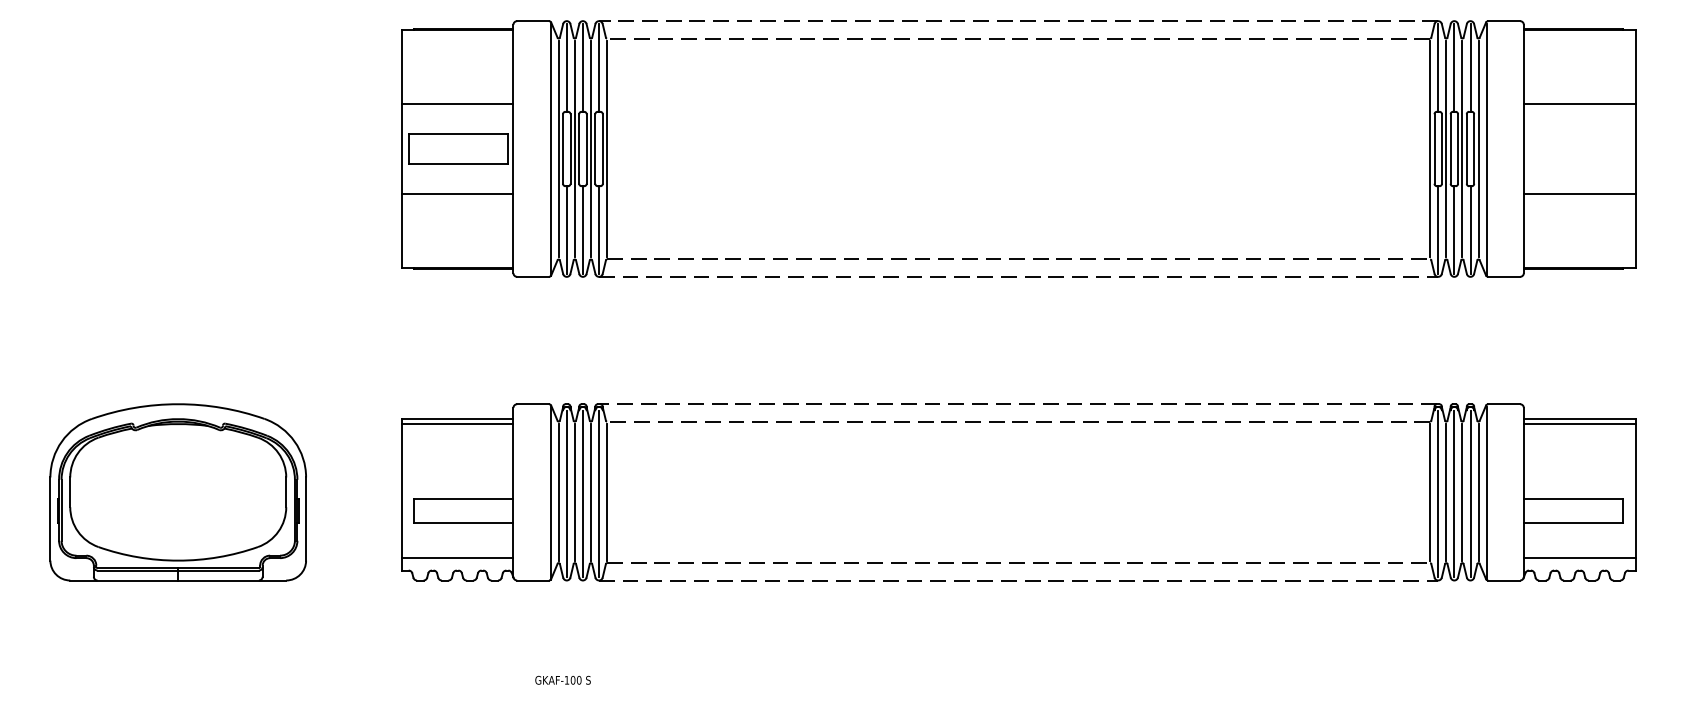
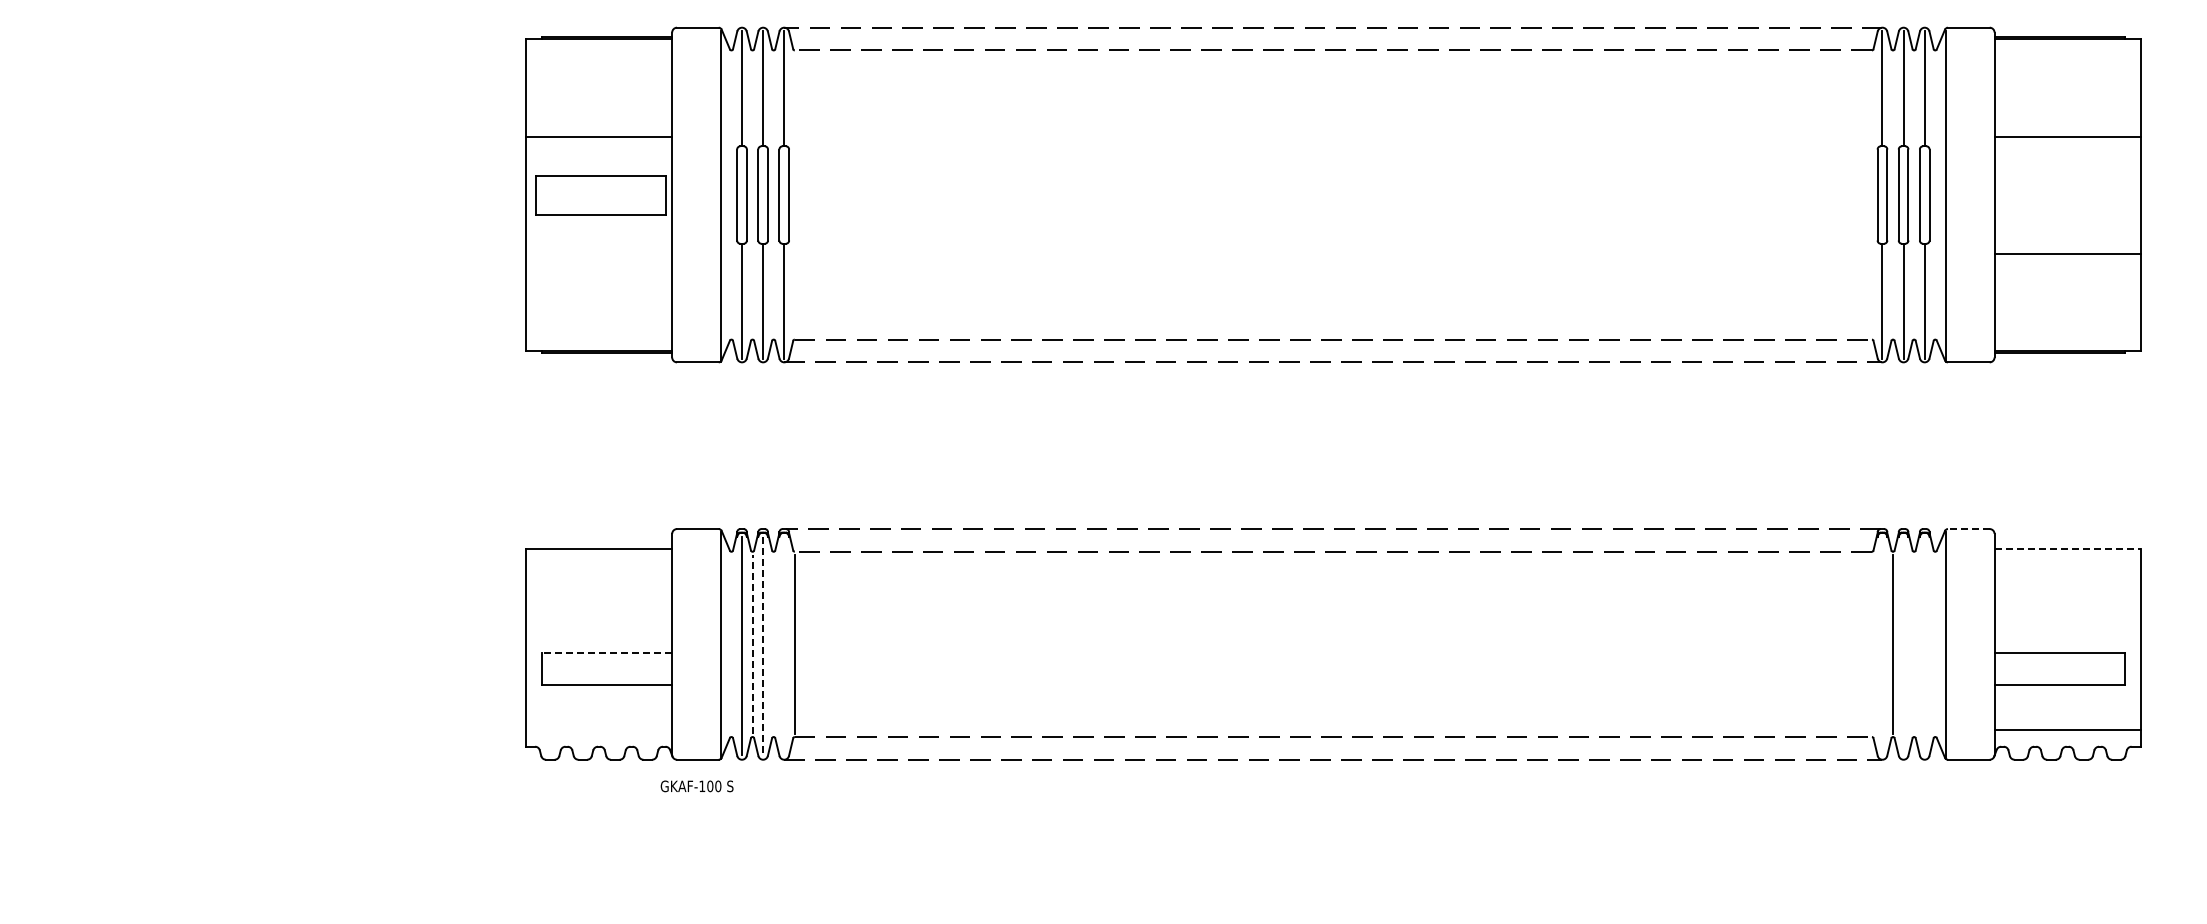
line: (558, 148) -> (731, 194), removed
line: (574, 148) -> (752, 194), removed
line: (590, 148) -> (773, 194), removed
line: (606, 148) -> (794, 194), removed
line: (1429, 148) -> (1871, 194), removed
line: (1446, 148) -> (1893, 194), removed
line: (1462, 148) -> (1914, 194), removed
line: (1478, 148) -> (1935, 194), removed
line: (457, 193) -> (598, 253), removed
line: (1503, 404) -> (1968, 529), solid -> dashed
line: (1580, 419) -> (2068, 548), solid -> dashed
line: (457, 423) -> (598, 554), removed
line: (1579, 423) -> (2067, 554), removed
line: (574, 491) -> (752, 643), solid -> dashed
part: (178, 492) -> (233, 644), removed
line: (558, 492) -> (731, 644), removed
line: (590, 492) -> (773, 644), removed
line: (1429, 492) -> (1871, 644), removed
line: (1462, 492) -> (1914, 644), removed
line: (1478, 492) -> (1935, 644), removed
line: (583, 493) -> (763, 646), solid -> dashed
line: (599, 493) -> (784, 645), removed
line: (1438, 493) -> (1882, 645), removed
line: (1454, 493) -> (1903, 645), removed
line: (1470, 493) -> (1924, 645), removed
line: (464, 498) -> (607, 652), solid -> dashed
line: (457, 558) -> (598, 730), removed
text: (562, 680) -> (696, 786), moved

